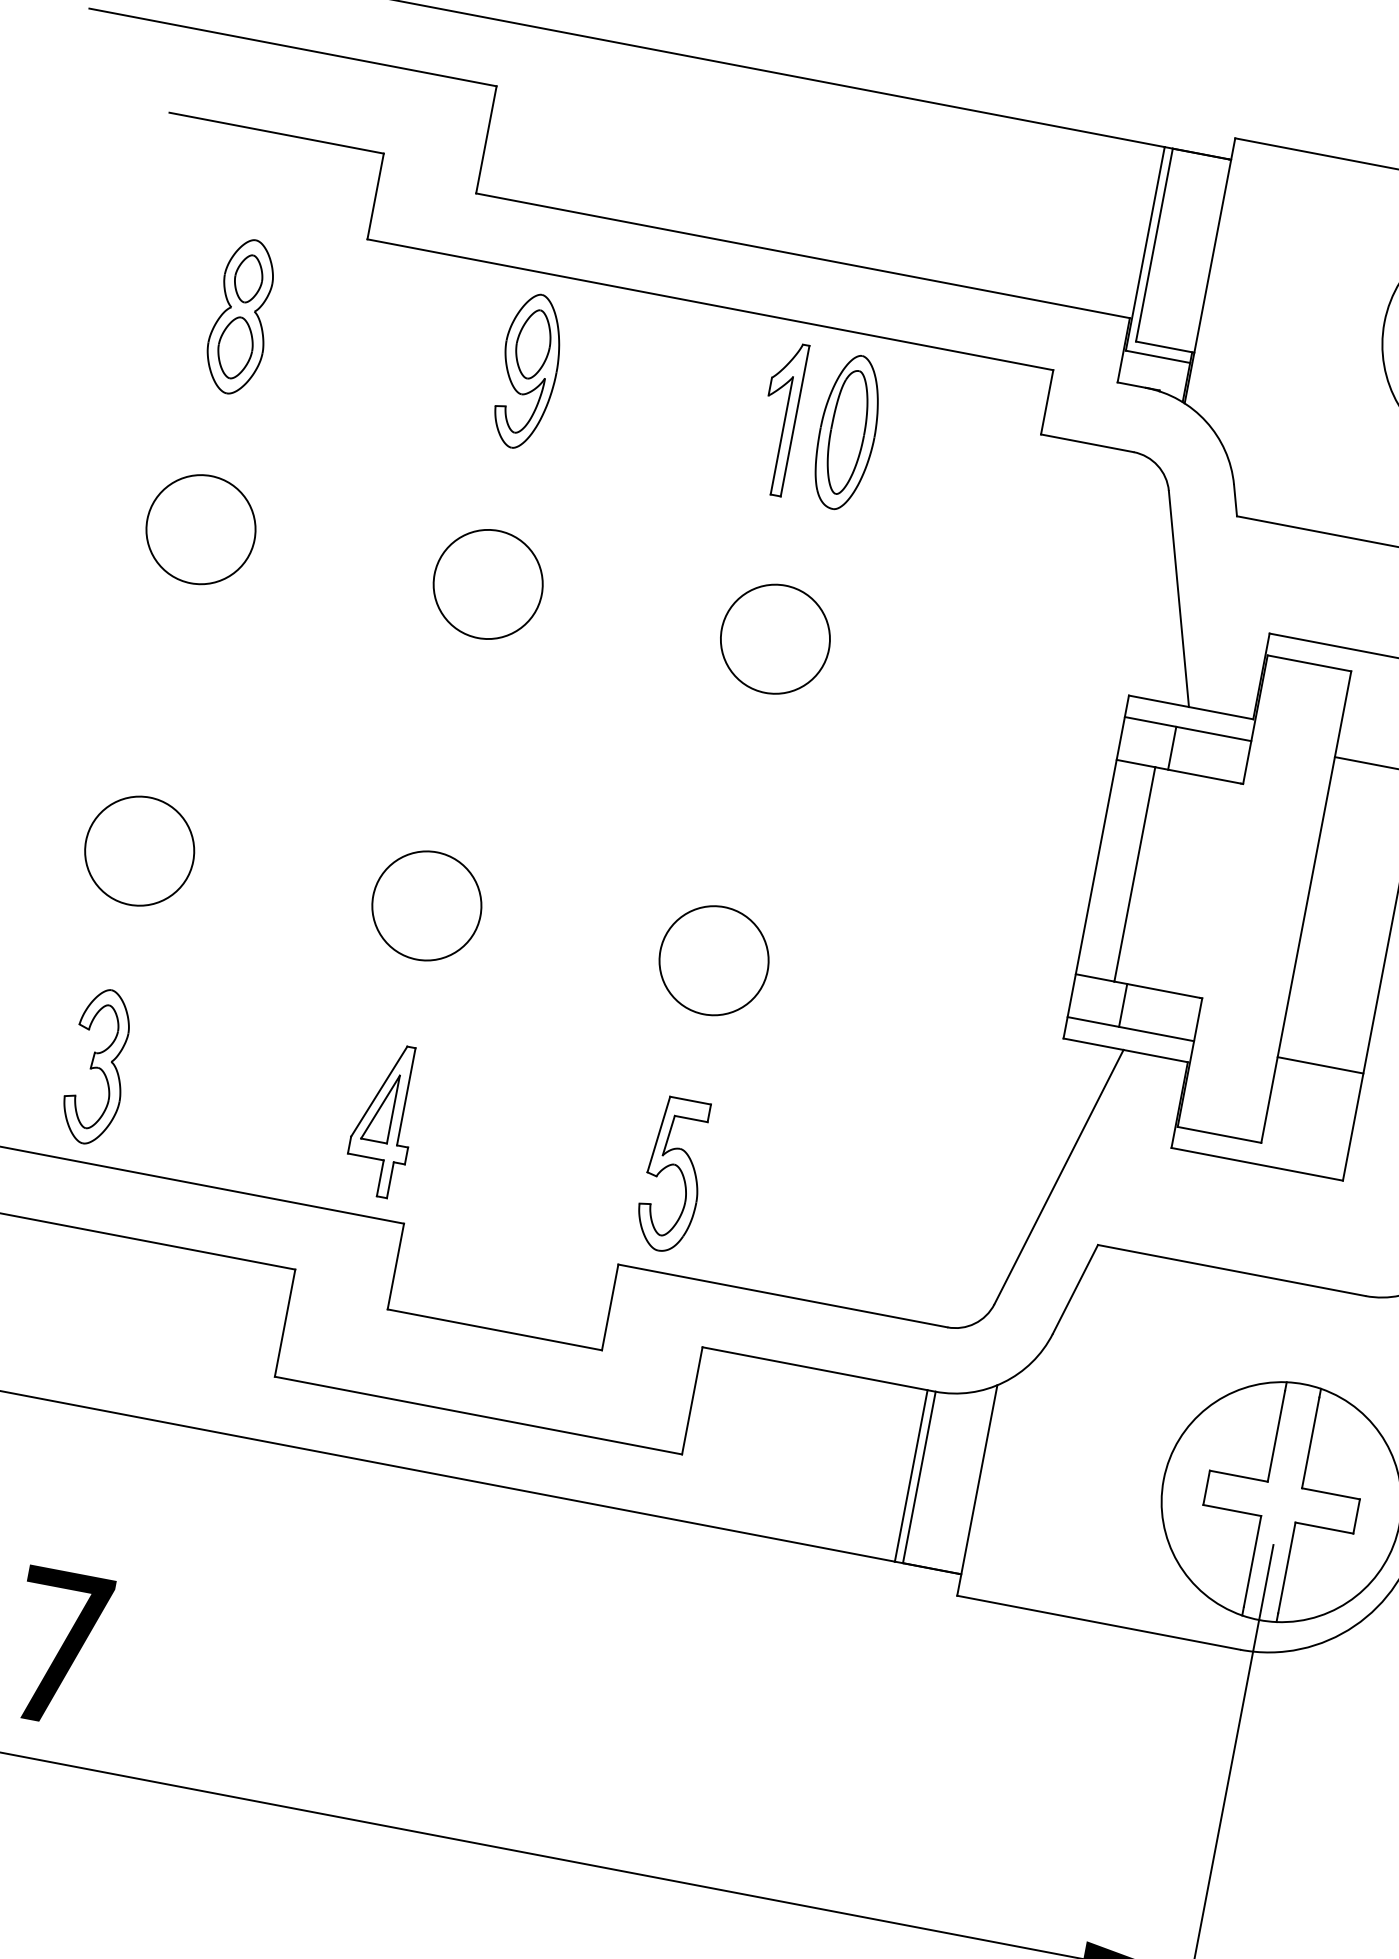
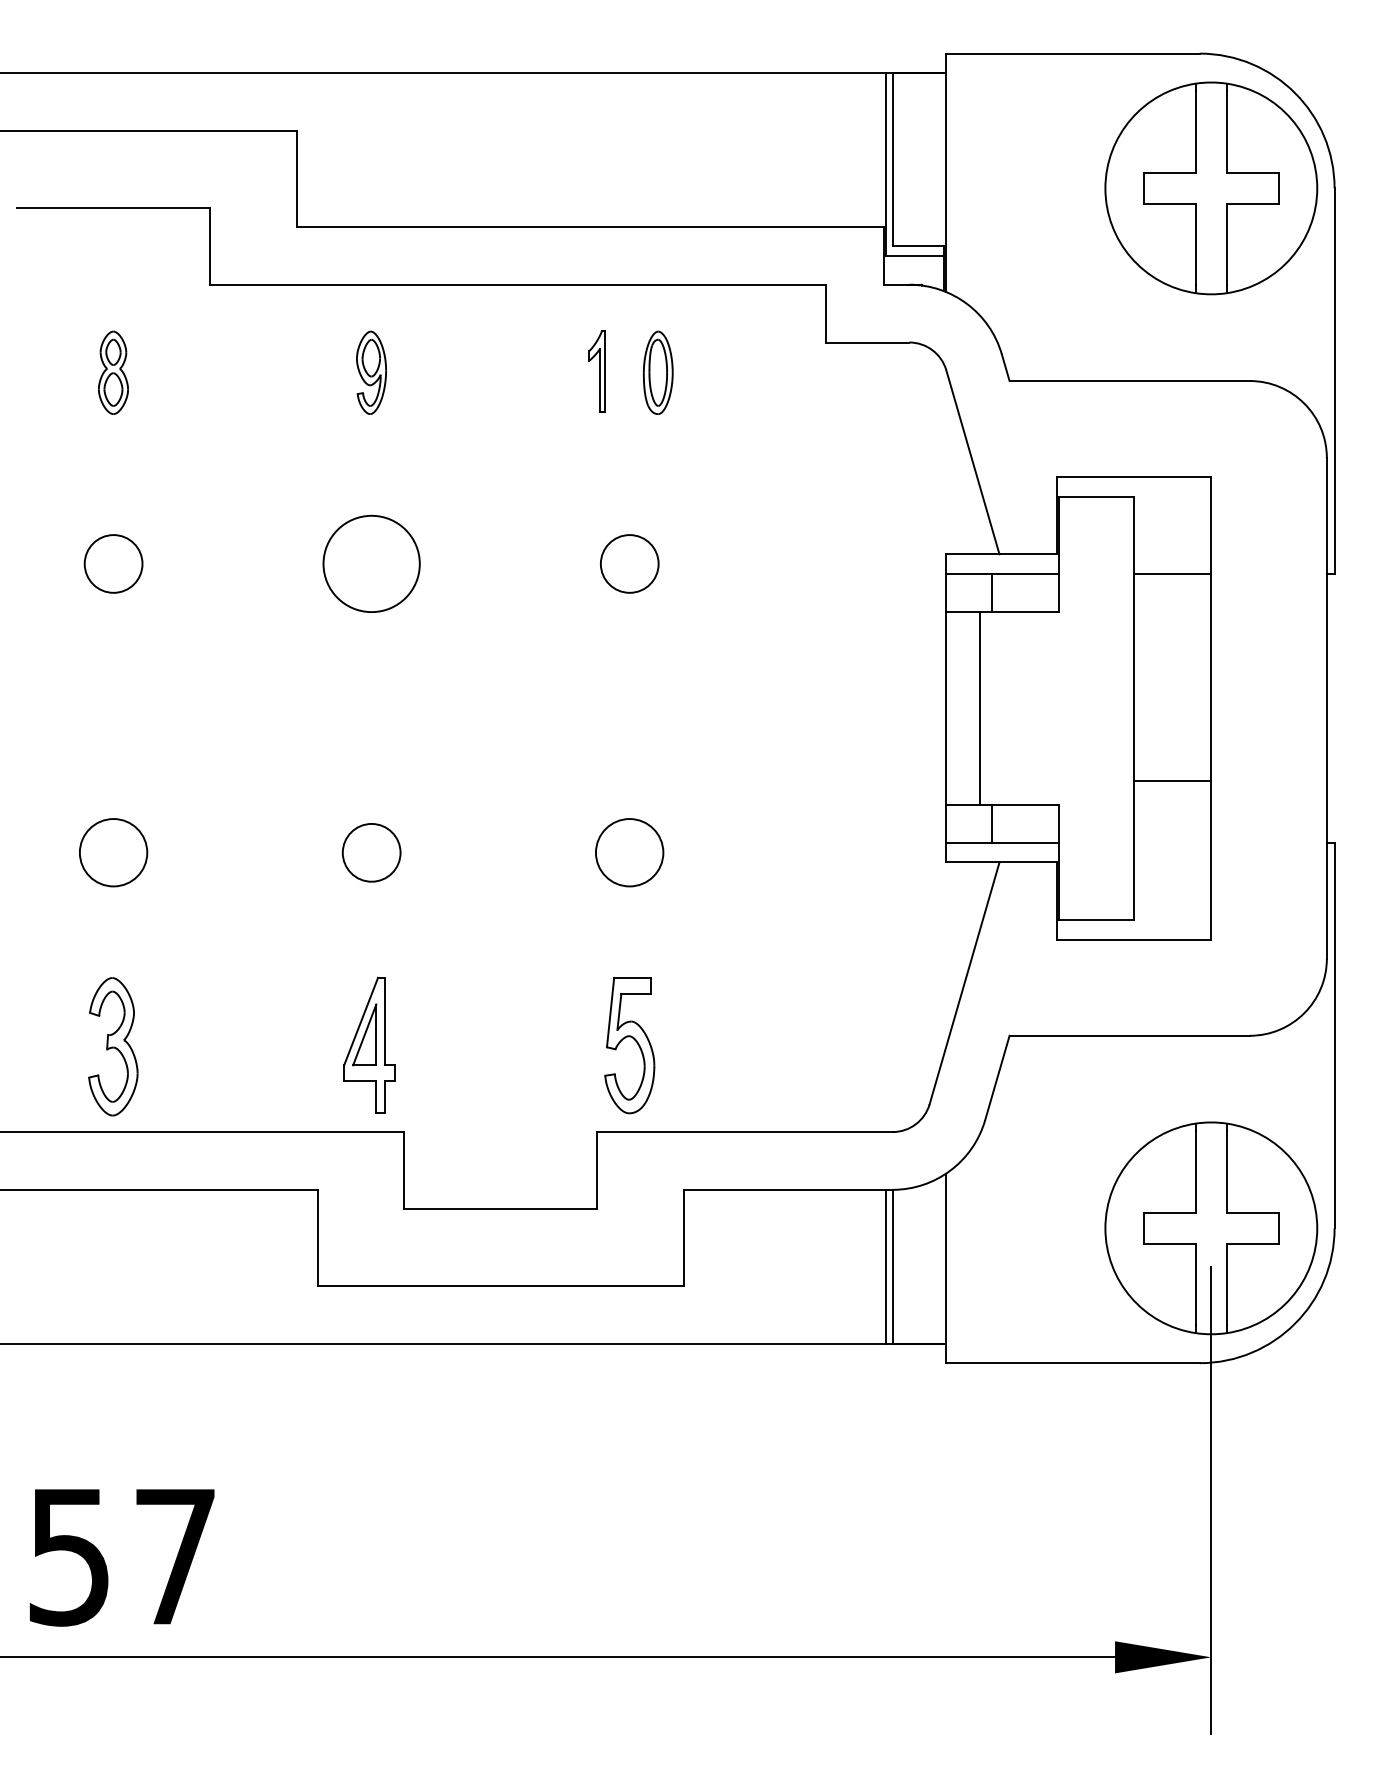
part: (241, 316) -> (113, 372), size x0.6
part: (528, 371) -> (371, 372), size x0.6
part: (780, 418) -> (597, 371), size x0.6
part: (848, 432) -> (658, 372), size x0.6
circle: (200, 529) -> (113, 563), size x0.6
circle: (775, 638) -> (629, 563), size x0.6
circle: (139, 850) -> (113, 852), size x0.7
circle: (426, 905) -> (371, 852), size x0.6
circle: (713, 960) -> (629, 852), size x0.7
line: (1320, 1065) -> (1172, 781), moved

